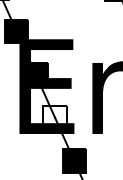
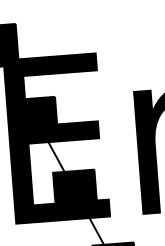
fill: (54, 117) -> (74, 191), added

